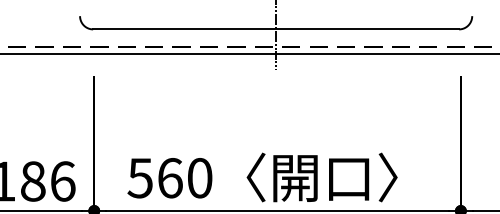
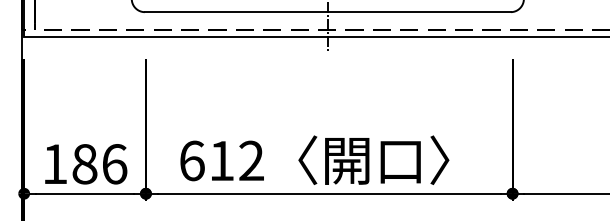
text: (169, 177) -> (221, 160), 560 -> 612

